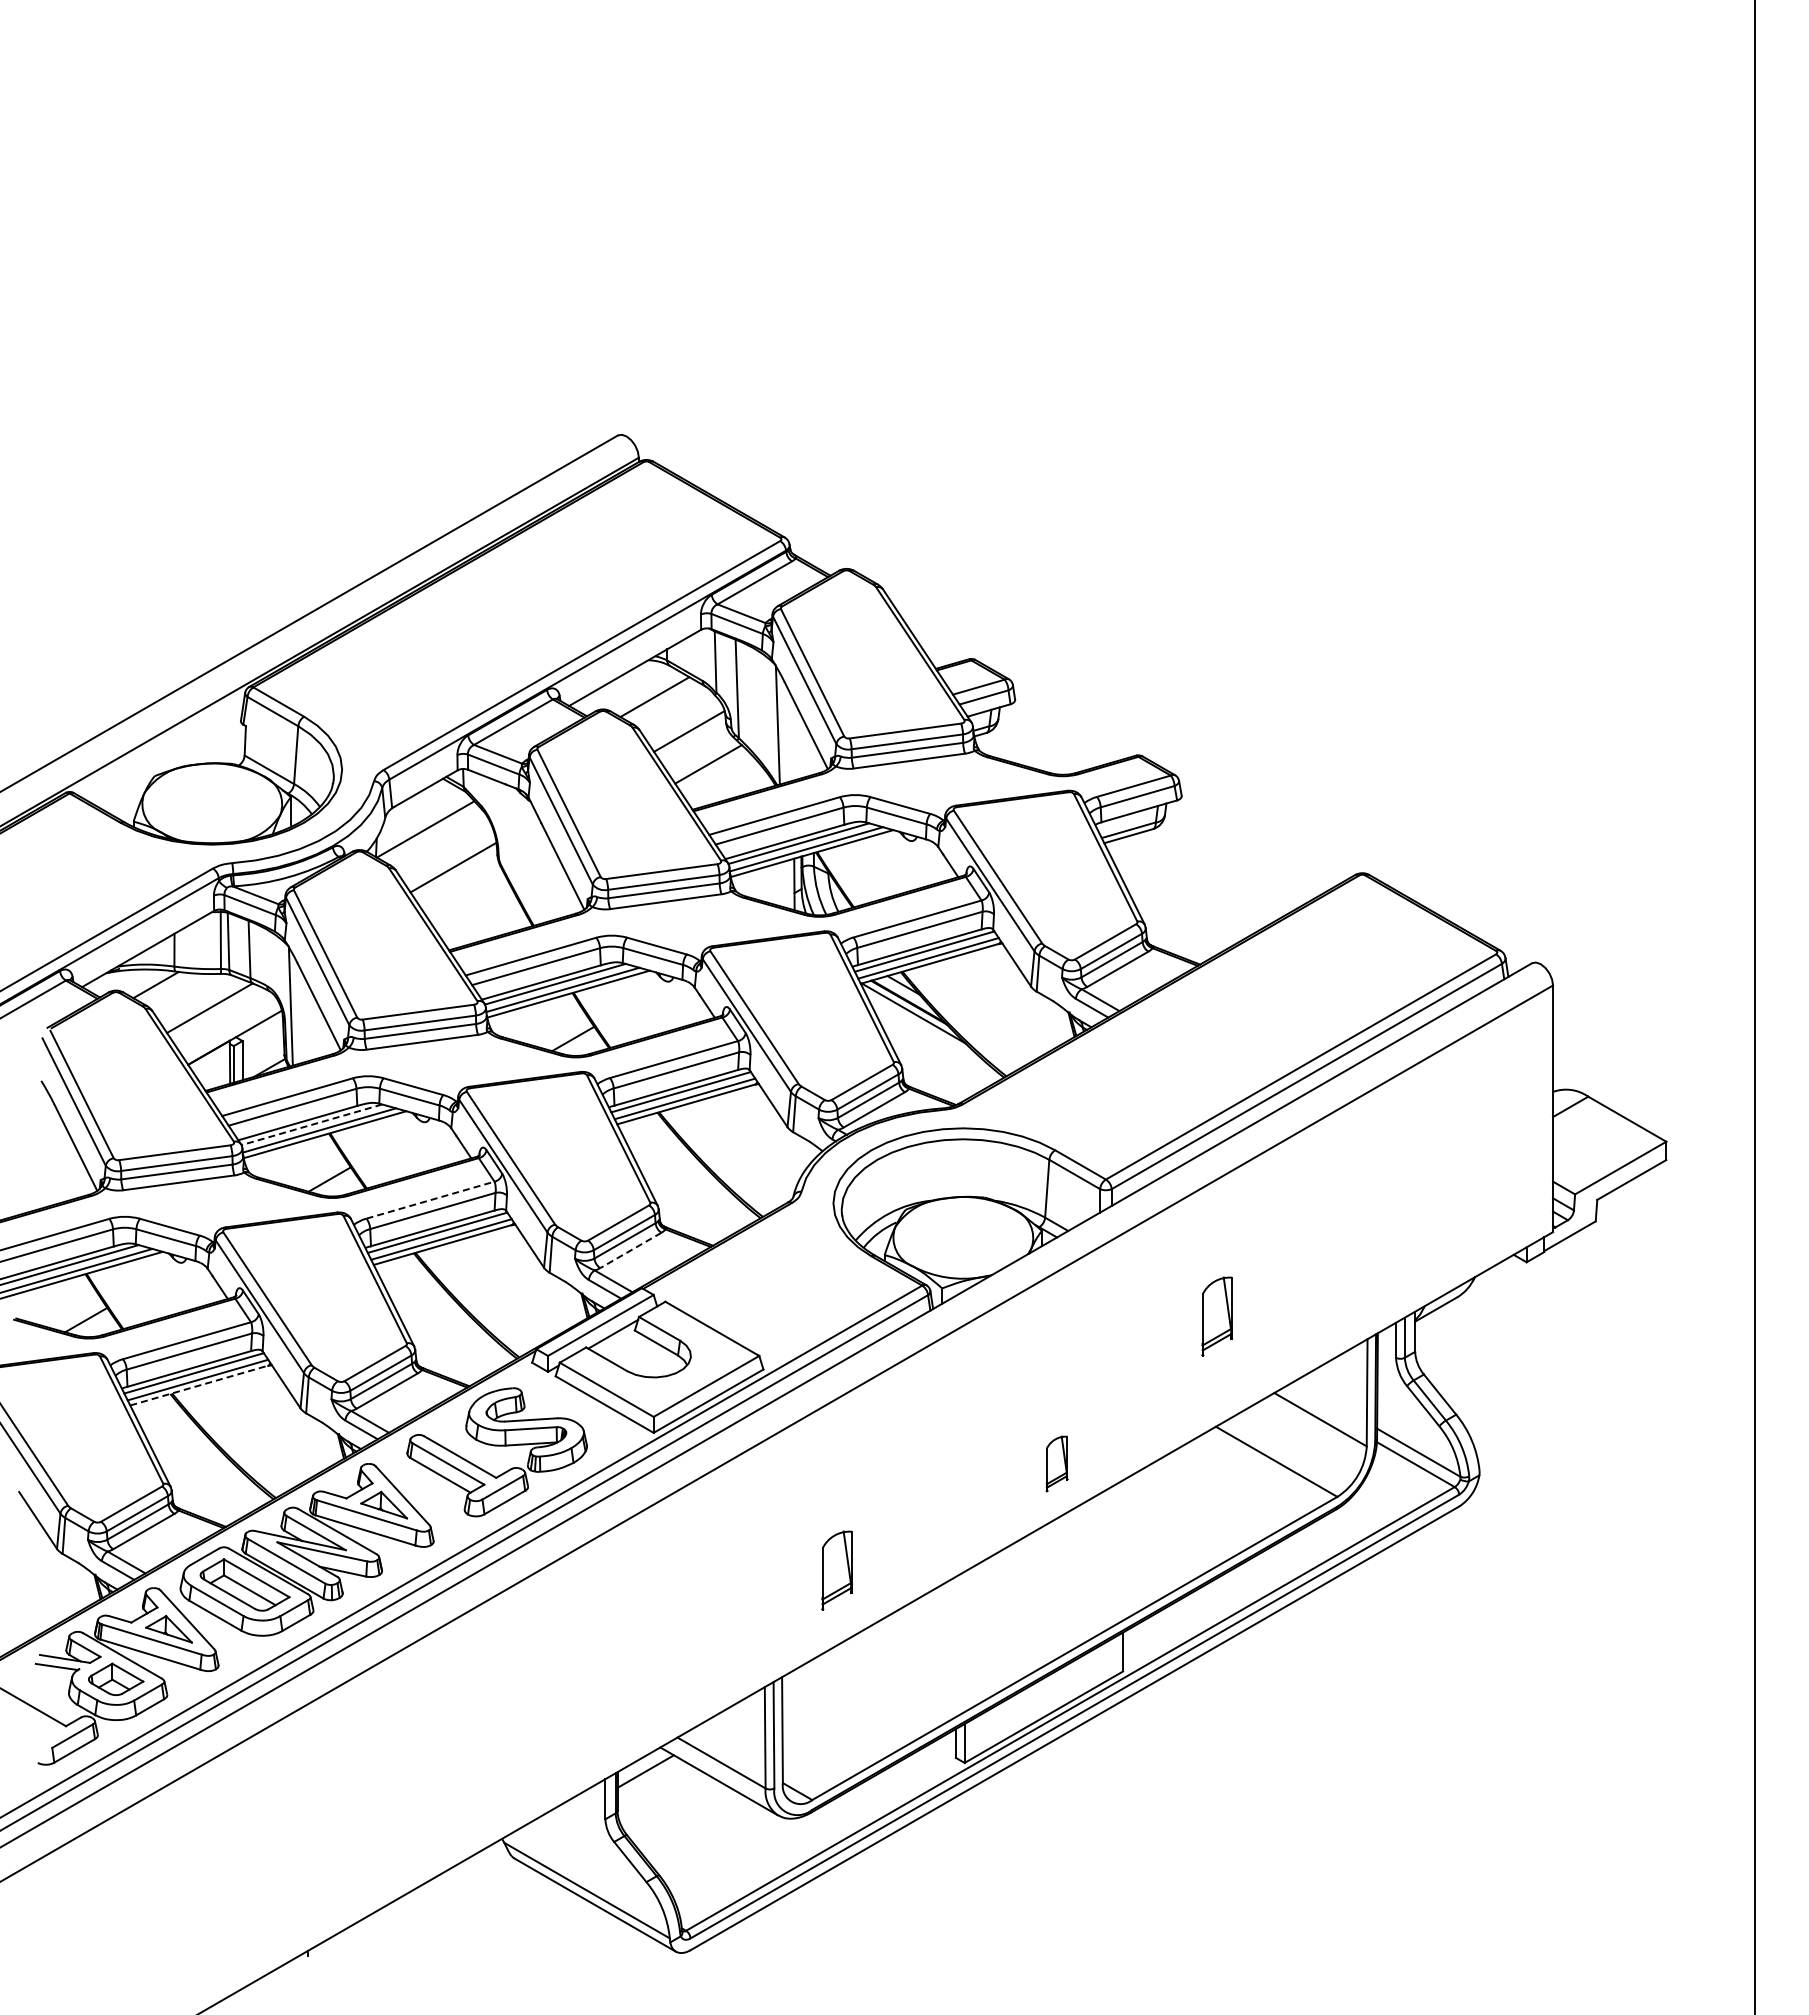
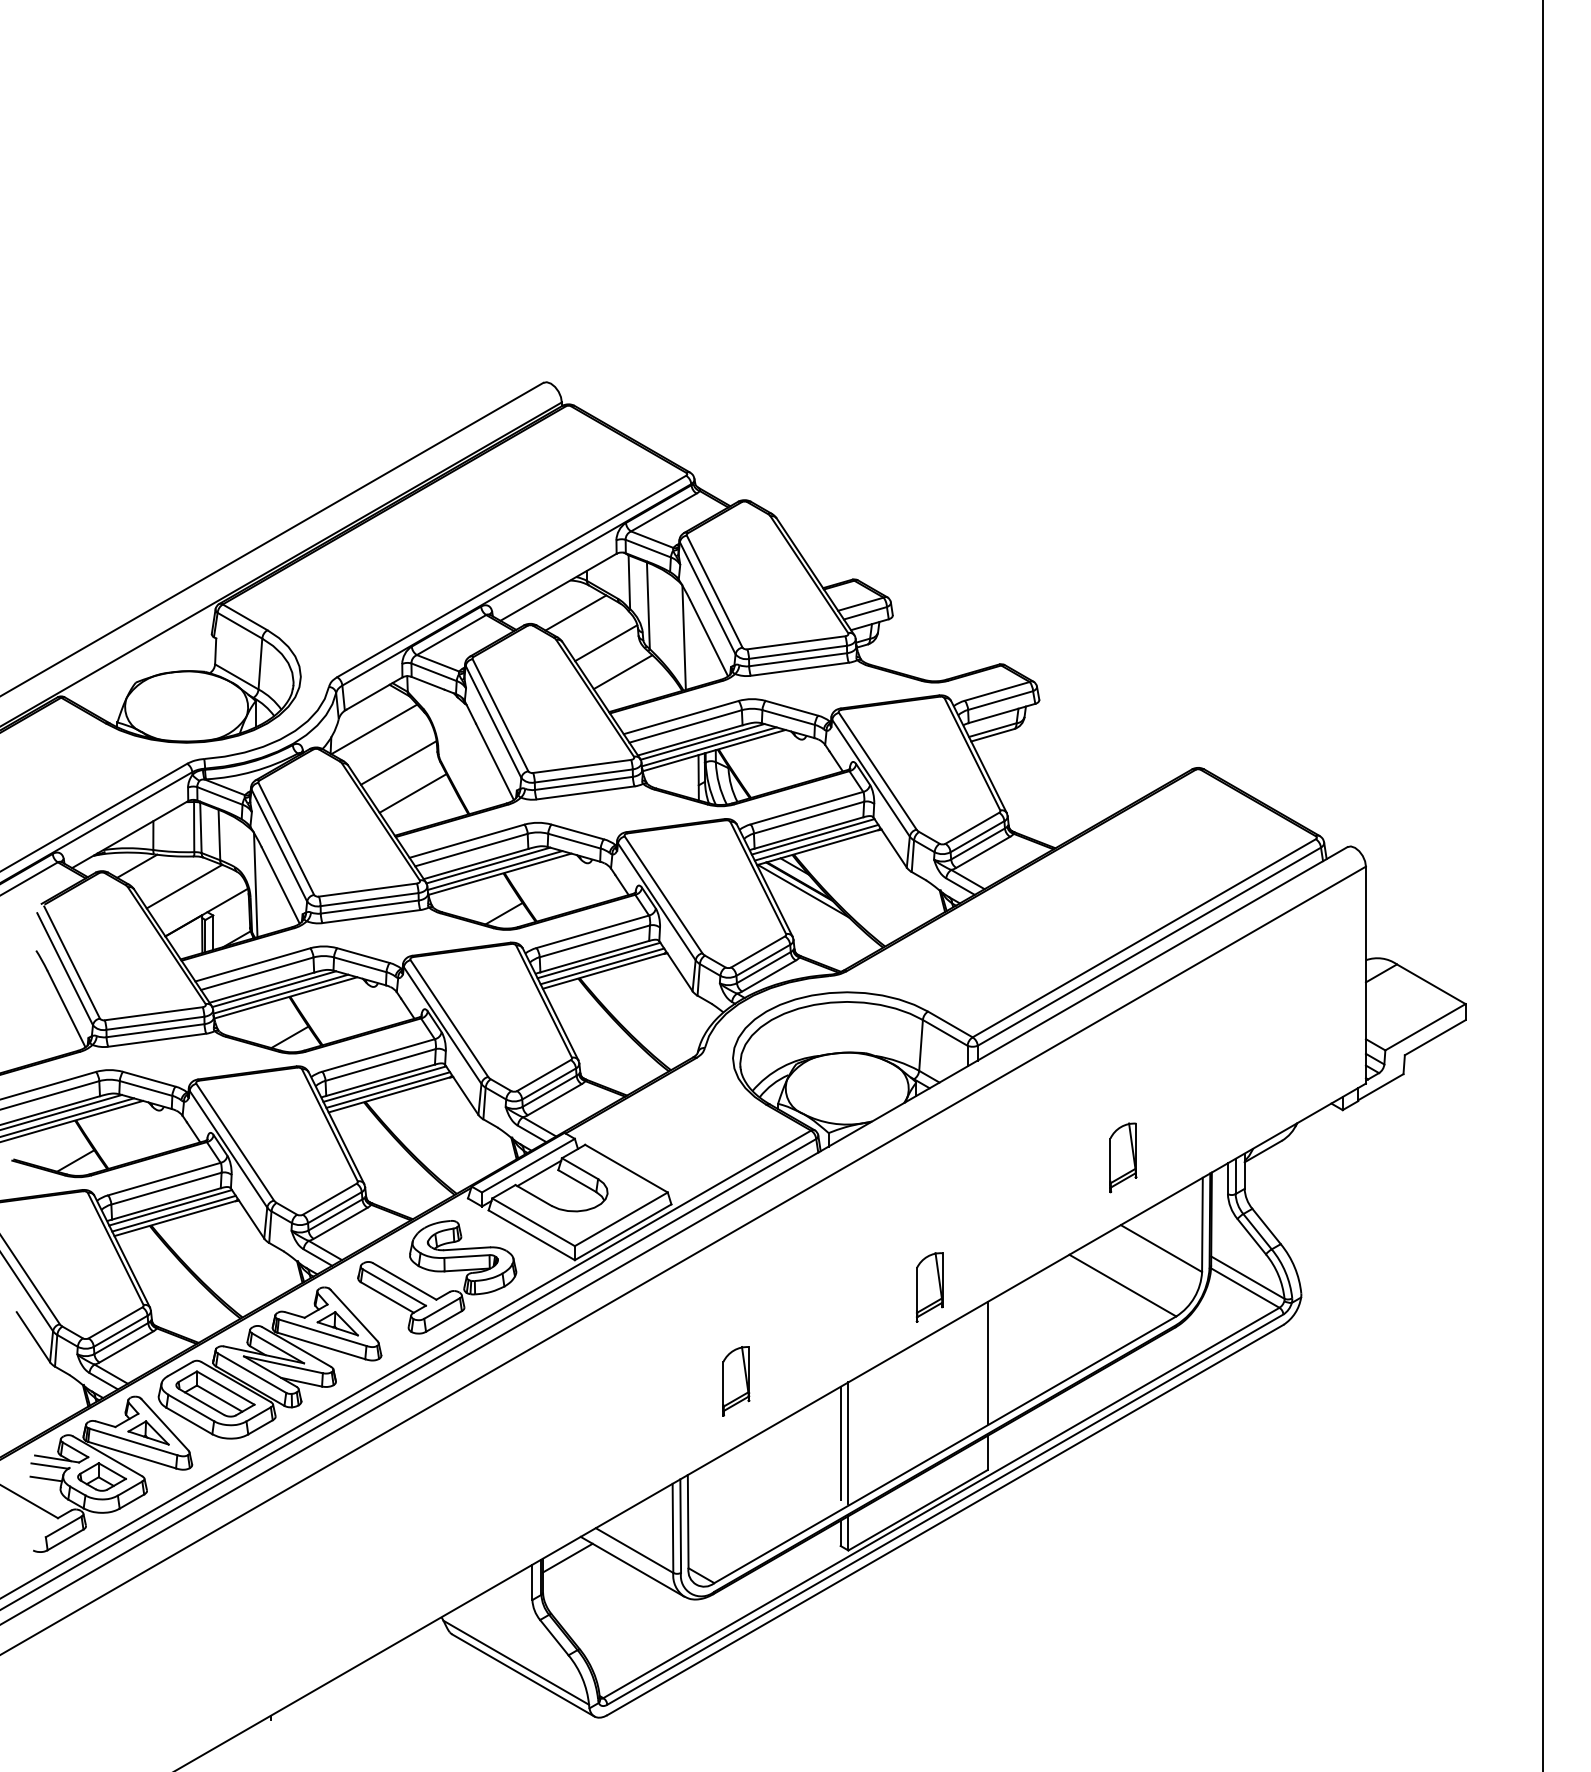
line: (469, 902) -> (412, 793), added
line: (311, 1124) -> (273, 988), dashed -> solid
line: (430, 1200) -> (378, 1055), dashed -> solid
line: (630, 1250) -> (554, 1099), dashed -> solid
part: (1217, 1316) -> (1123, 1157), moved
line: (199, 1385) -> (175, 1218), dashed -> solid
part: (1056, 1463) -> (929, 1287), size x1.43
line: (1123, 1549) -> (988, 1362), added
line: (955, 1640) -> (840, 1442), added
line: (964, 1640) -> (848, 1442), added
line: (52, 1681) -> (46, 1478), added

